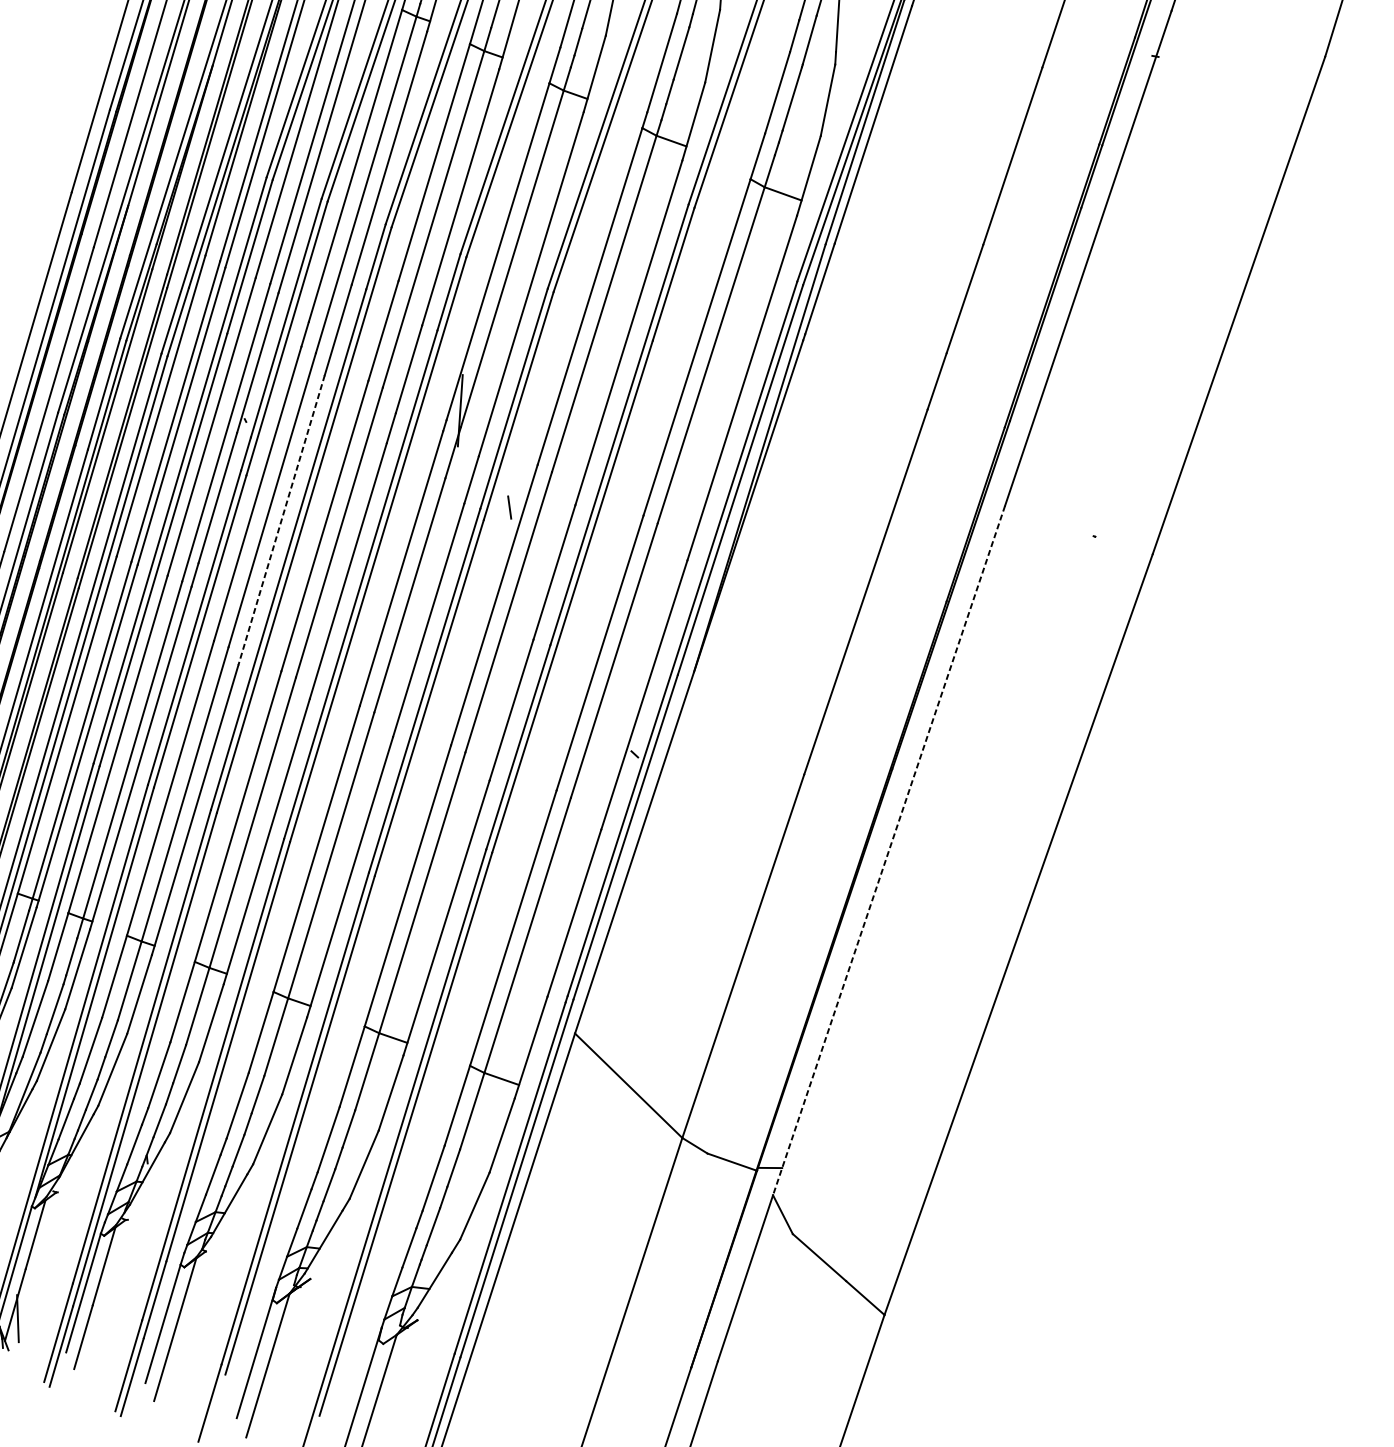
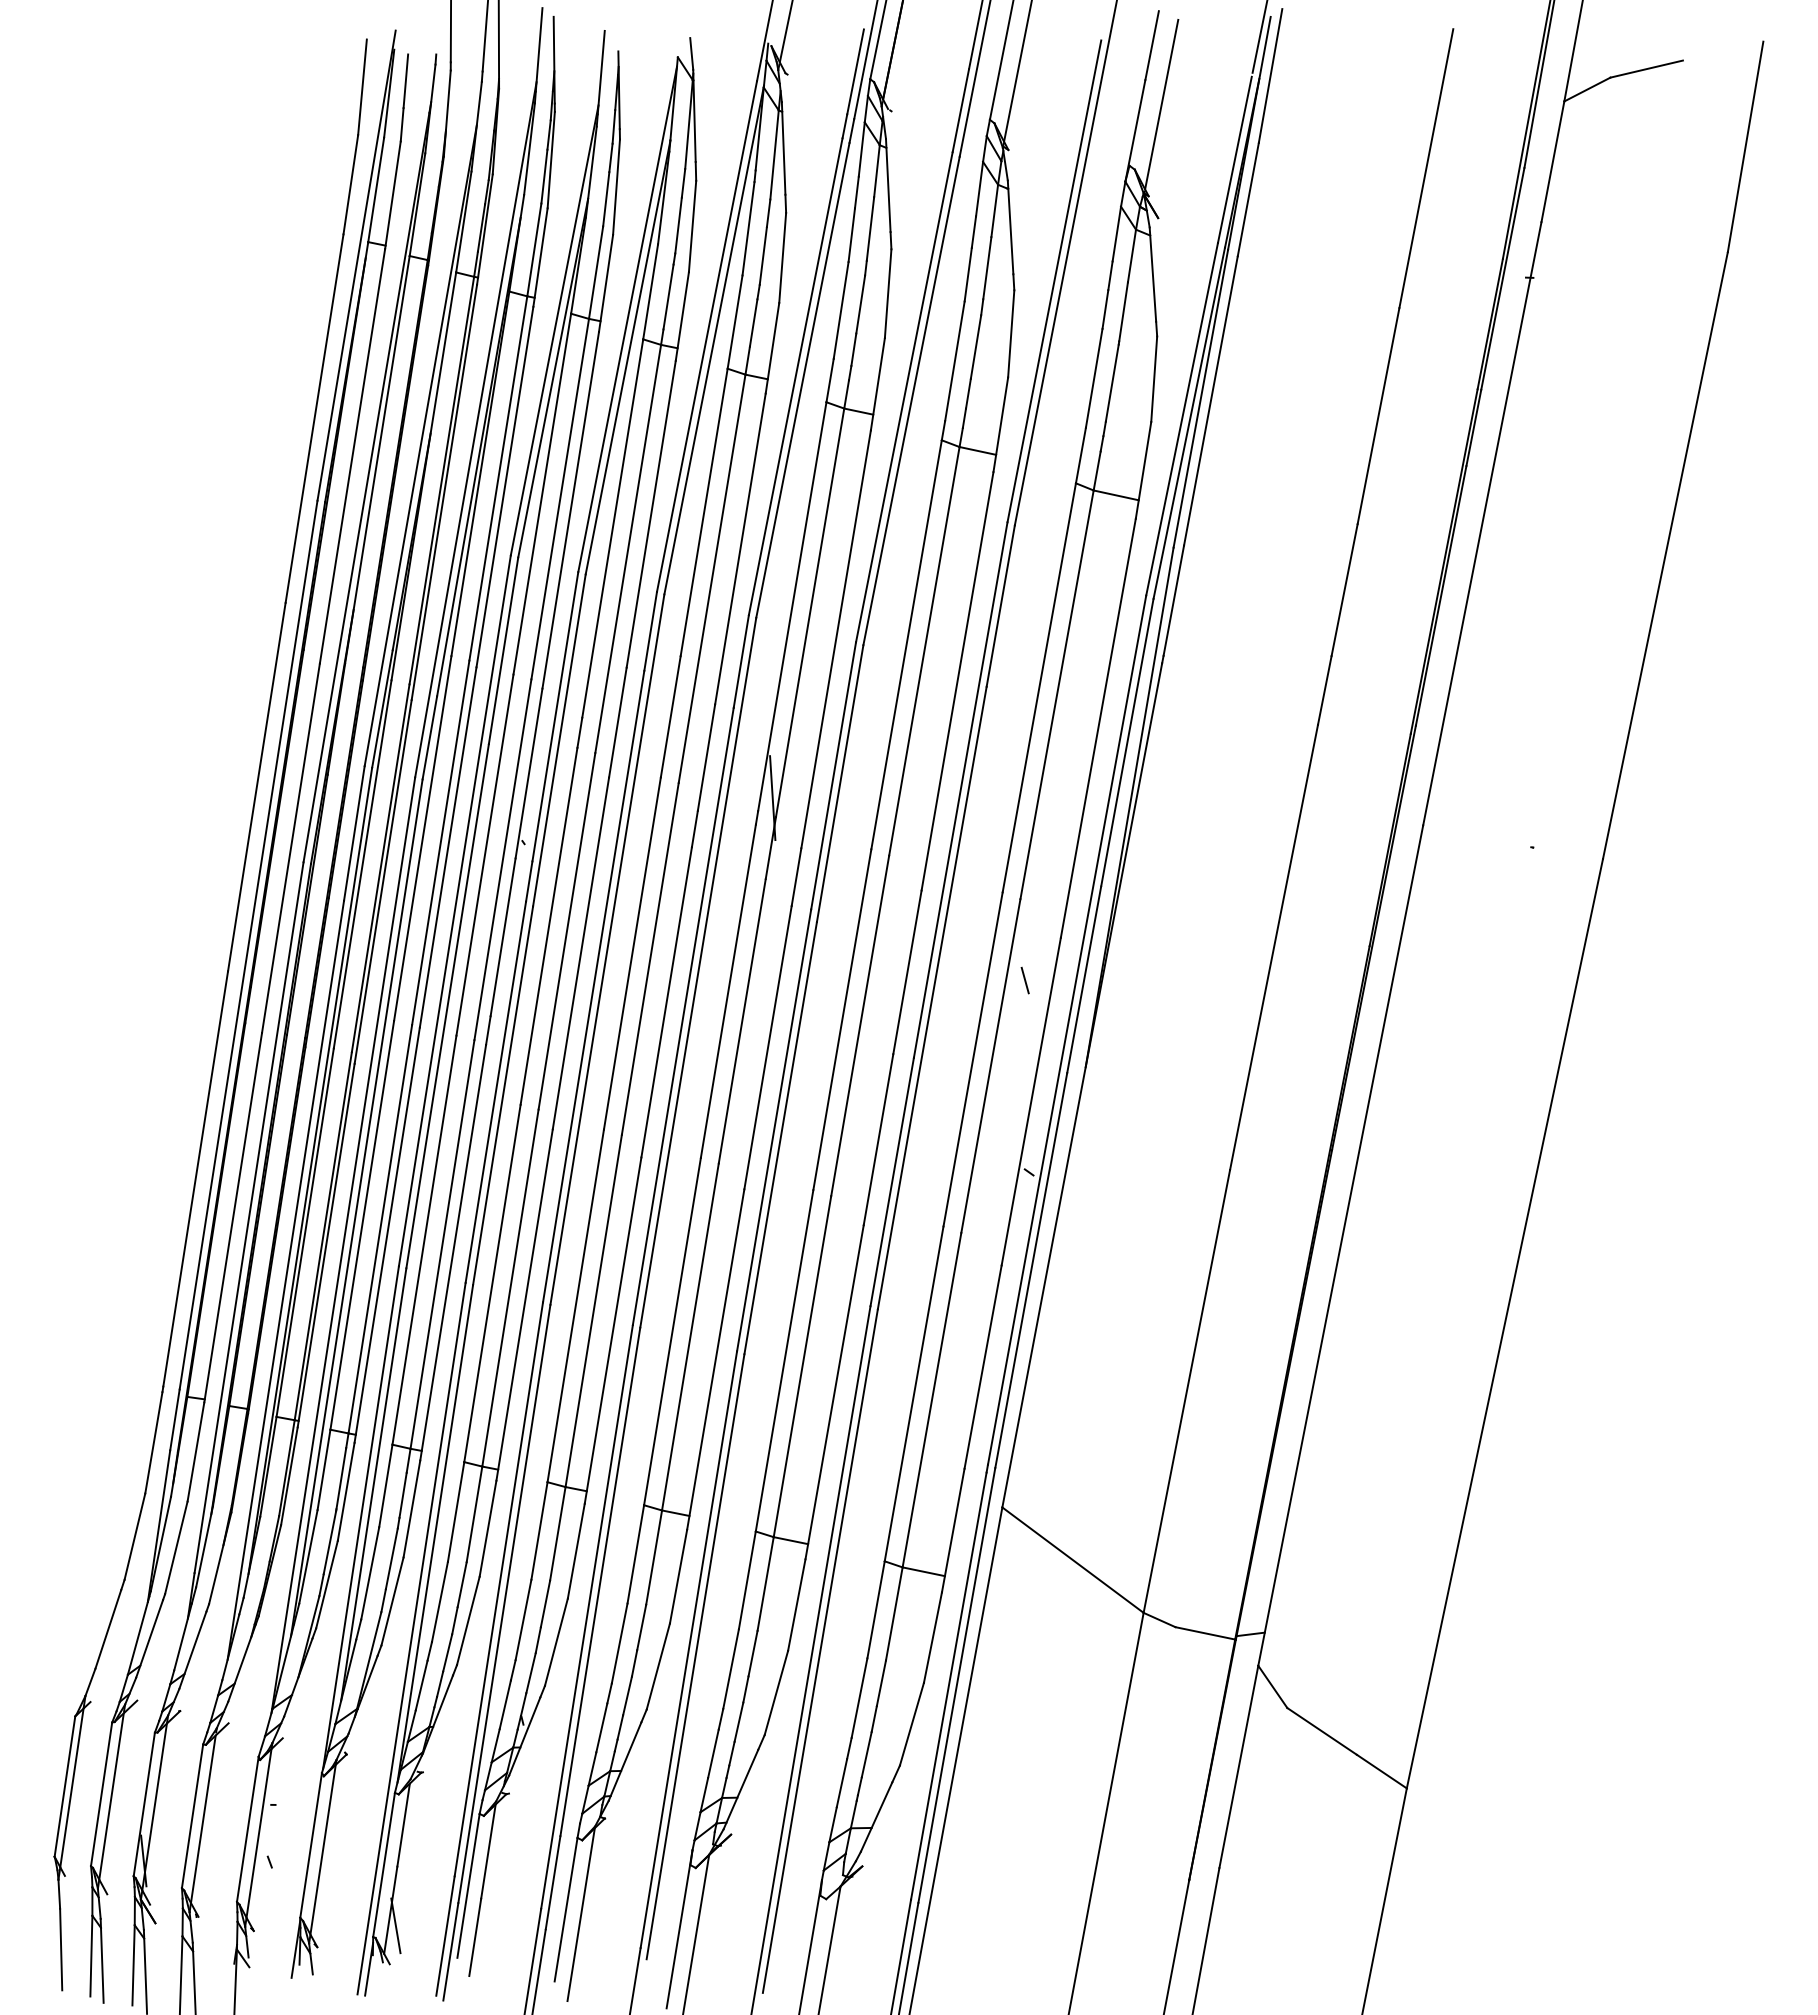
line: (509, 507) -> (1024, 980), moved
line: (281, 520) -> (580, 953), dashed -> solid
line: (888, 851) -> (1340, 1246), dashed -> solid

